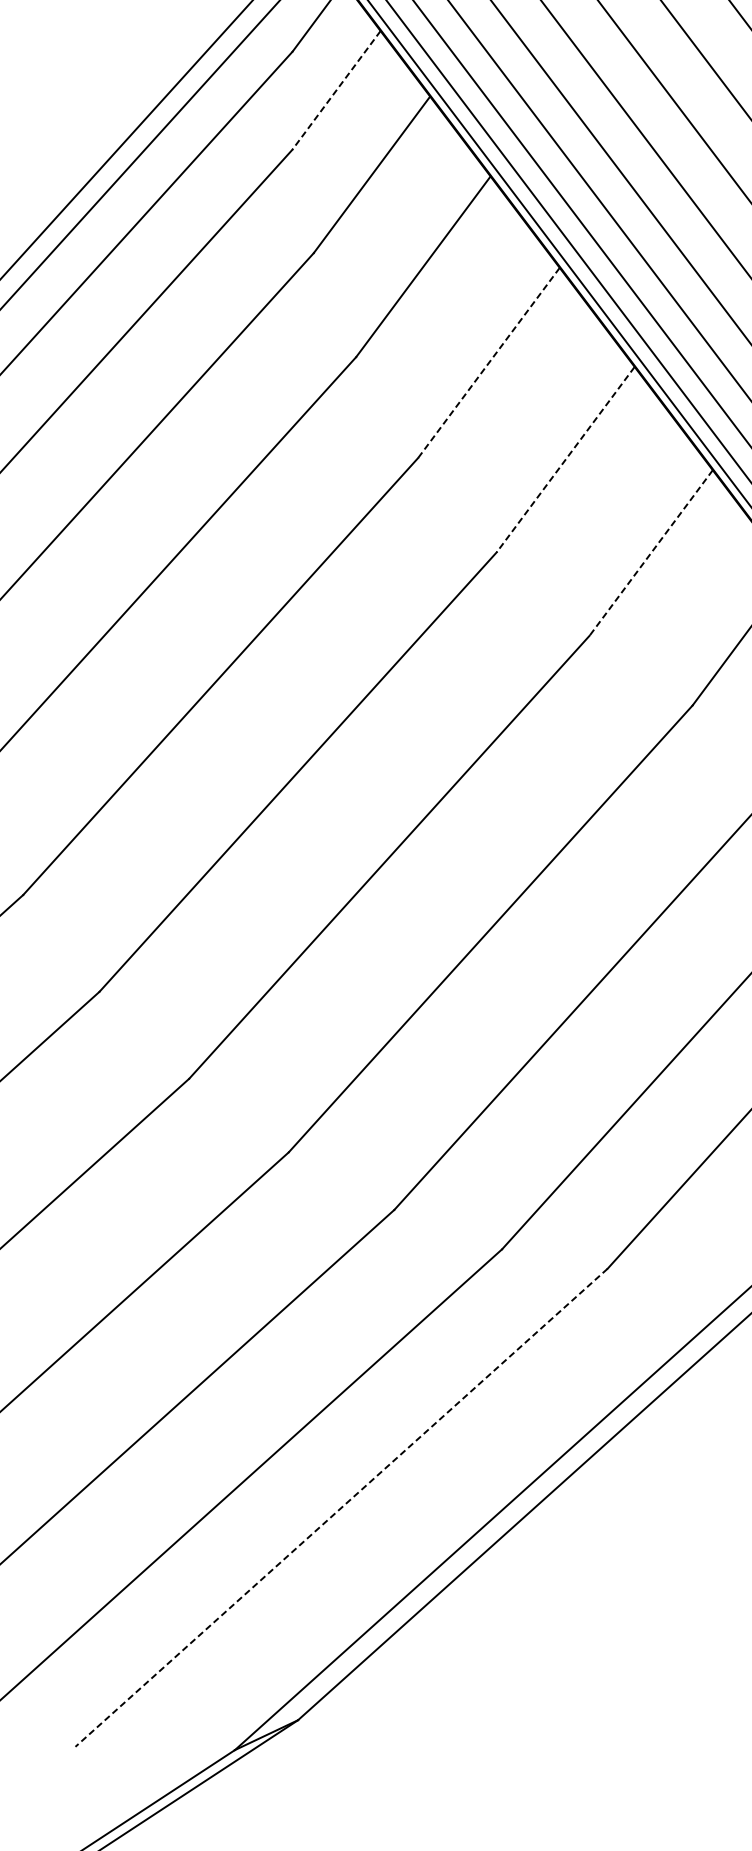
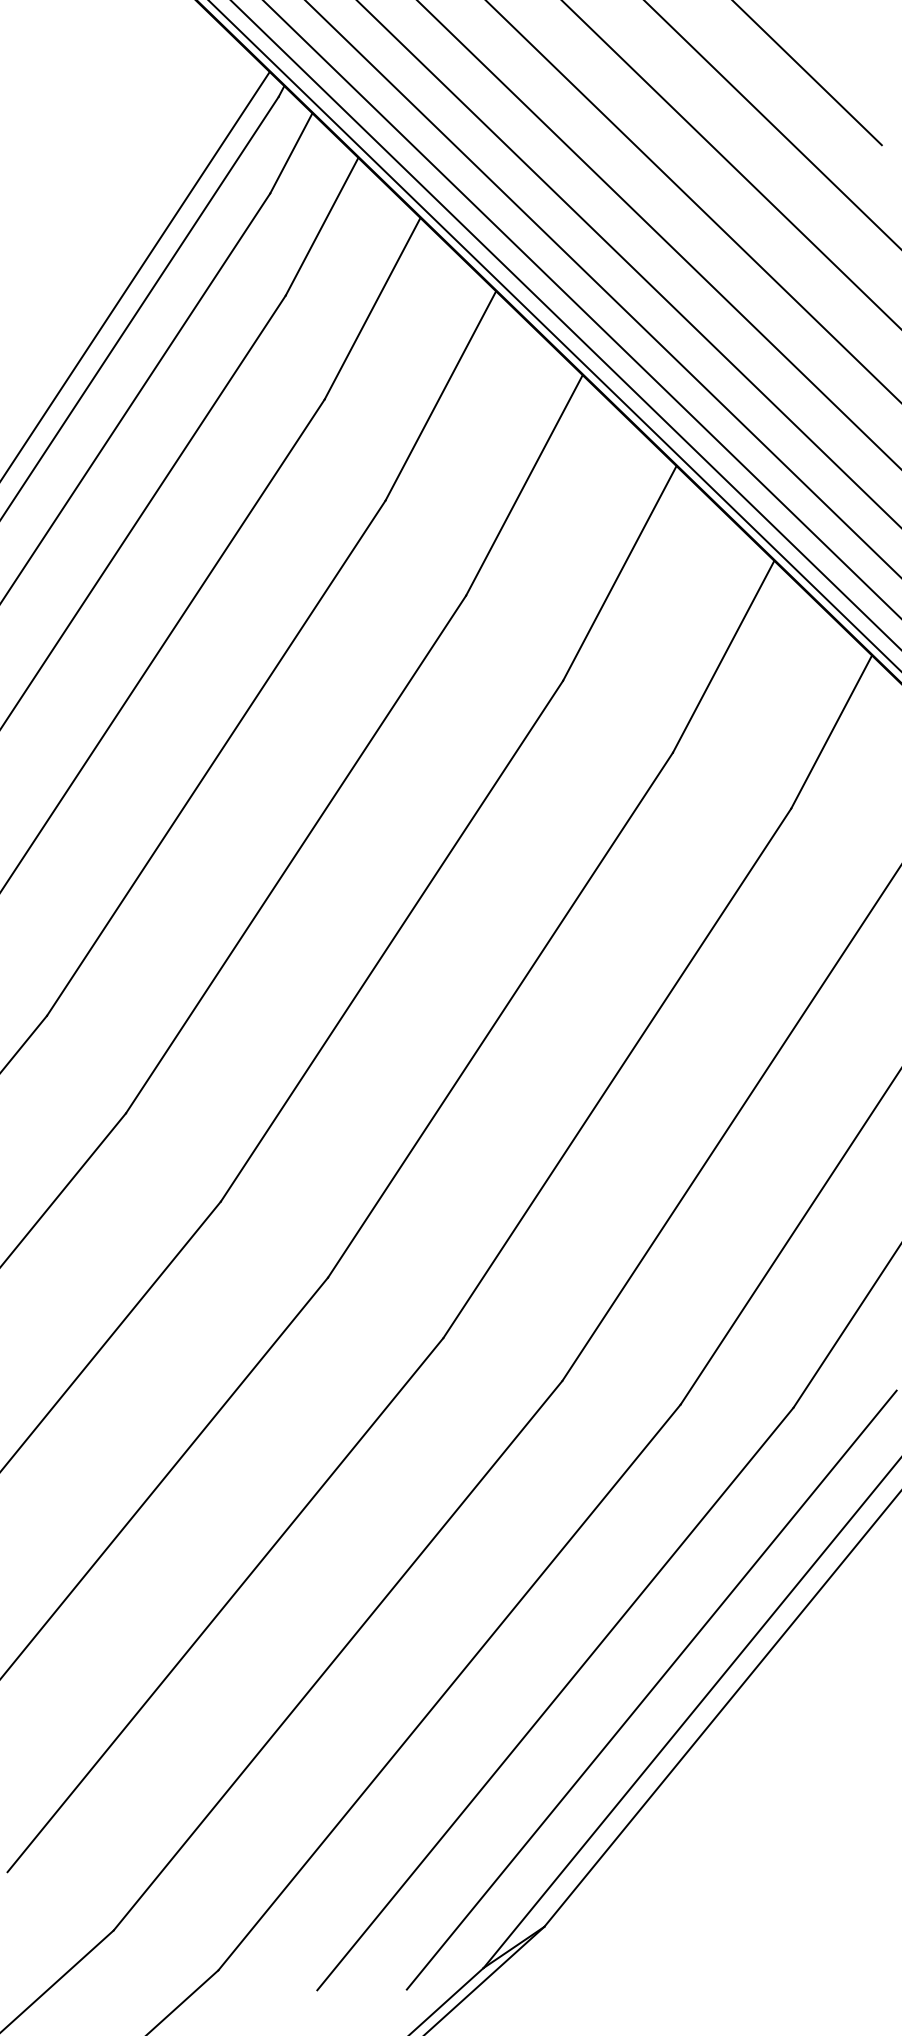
line: (336, 90) -> (322, 226), dashed -> solid
line: (489, 363) -> (524, 485), dashed -> solid
line: (565, 459) -> (619, 573), dashed -> solid
line: (650, 553) -> (723, 657), dashed -> solid
line: (341, 1508) -> (555, 1699), dashed -> solid
line: (433, 1512) -> (651, 1689), added

